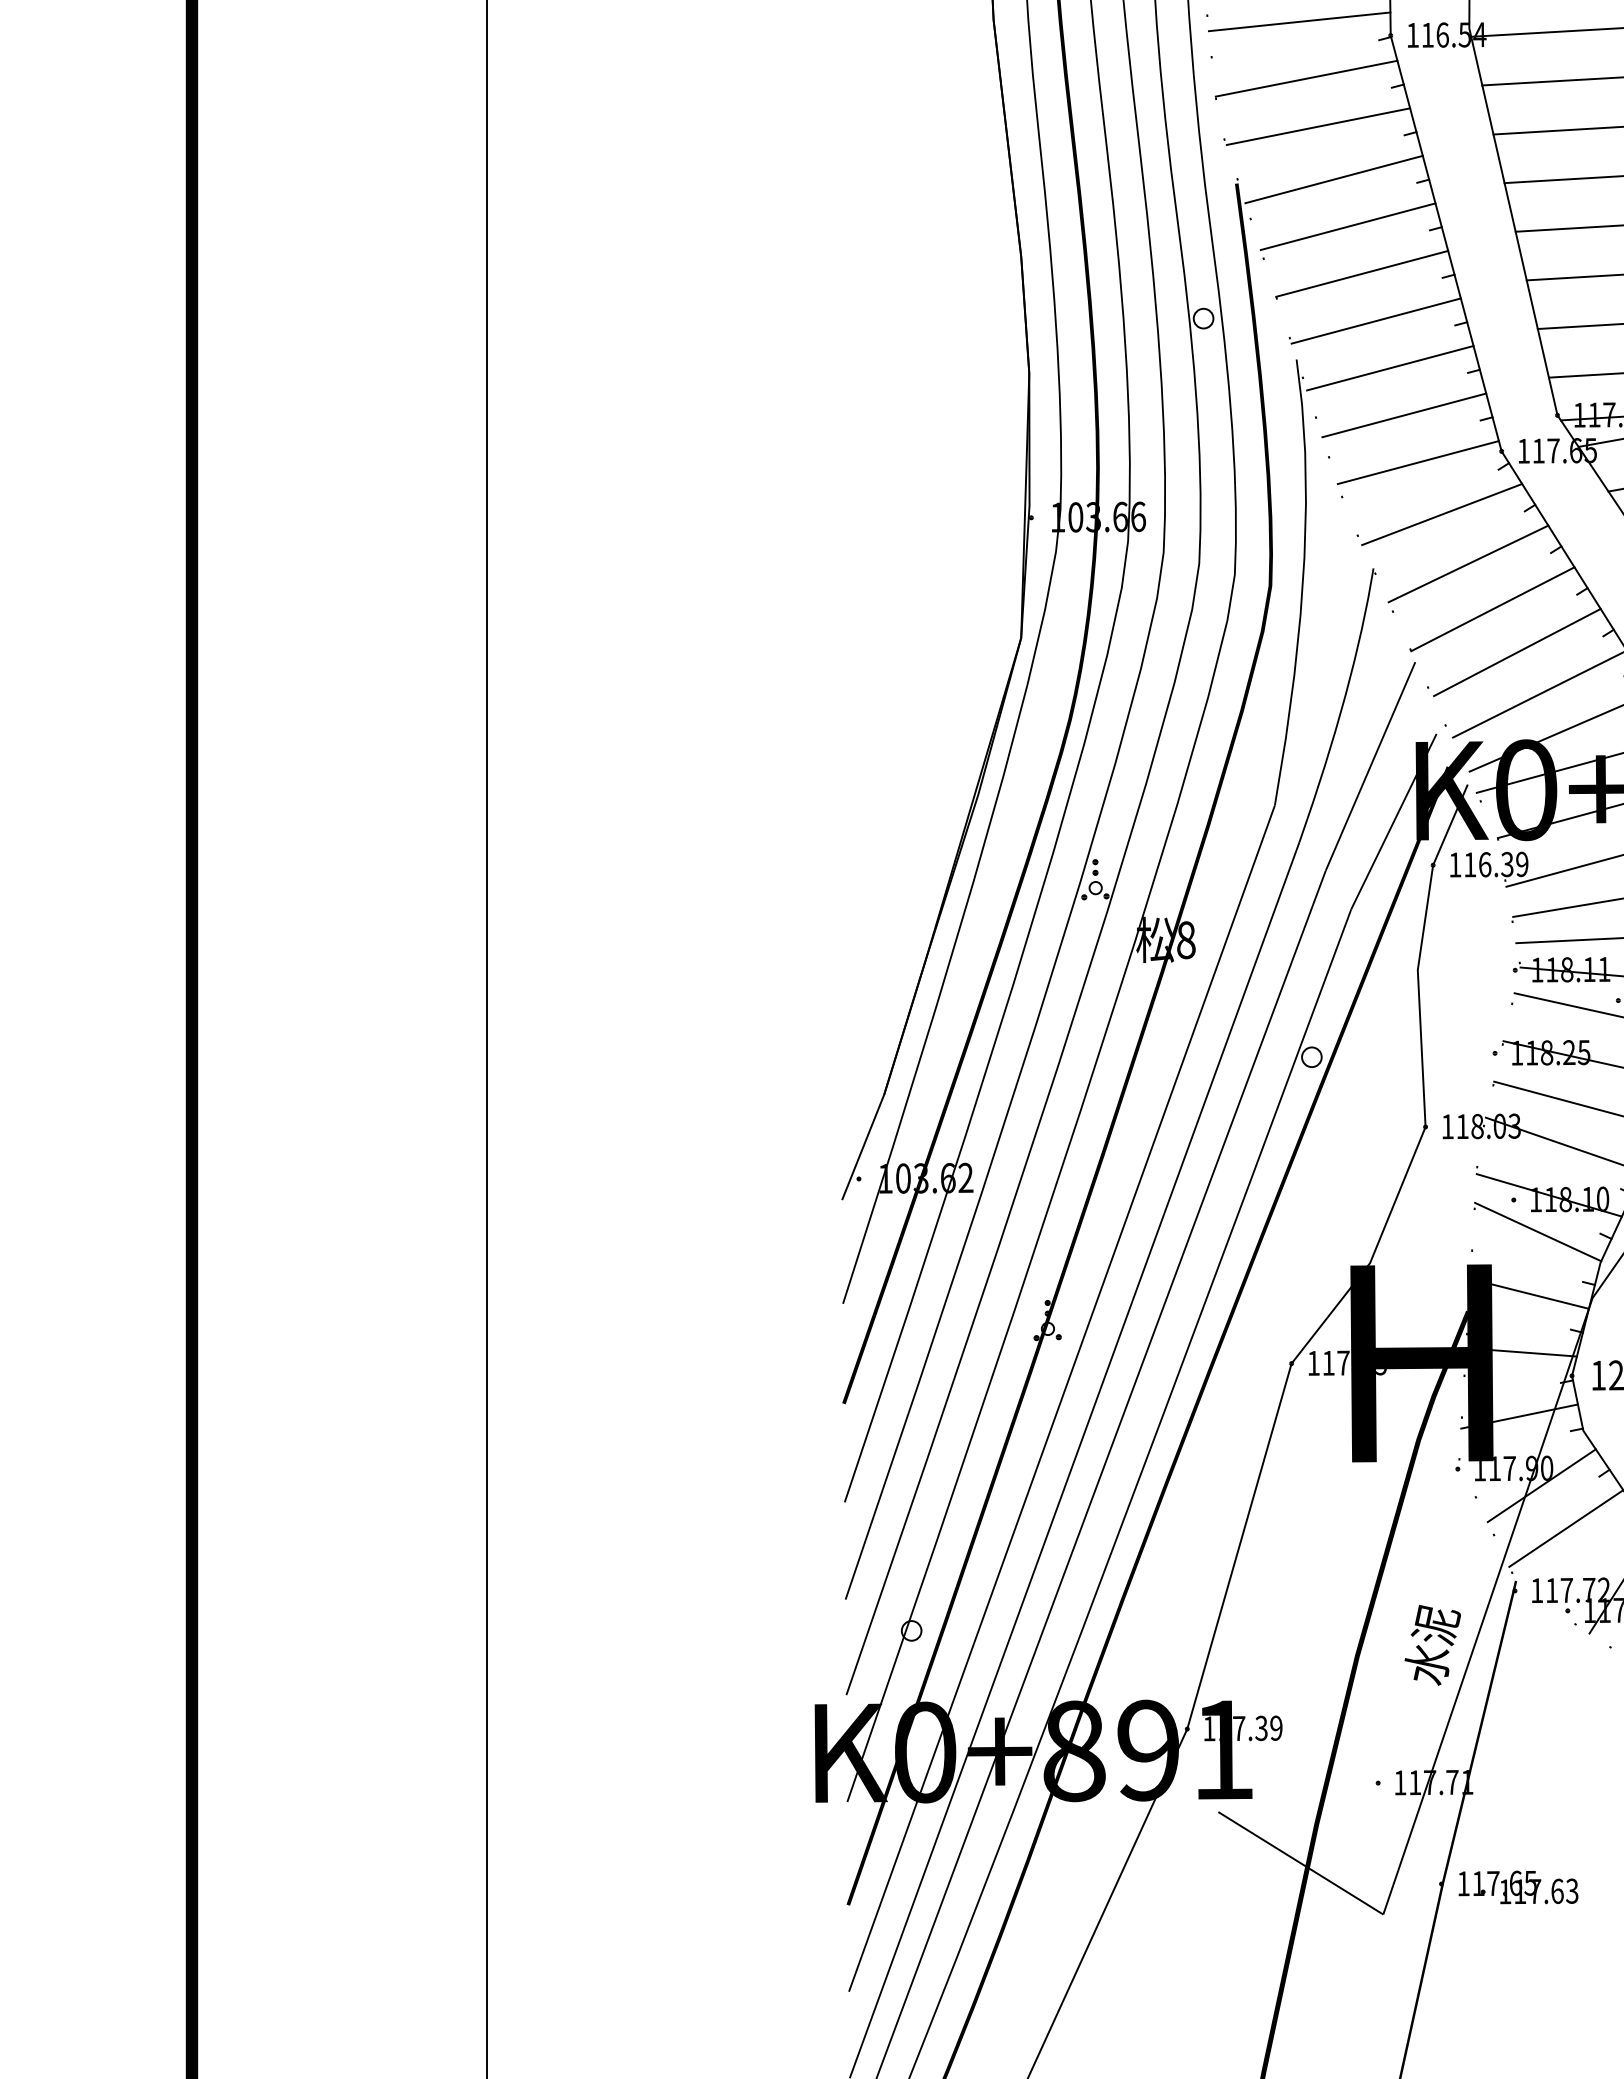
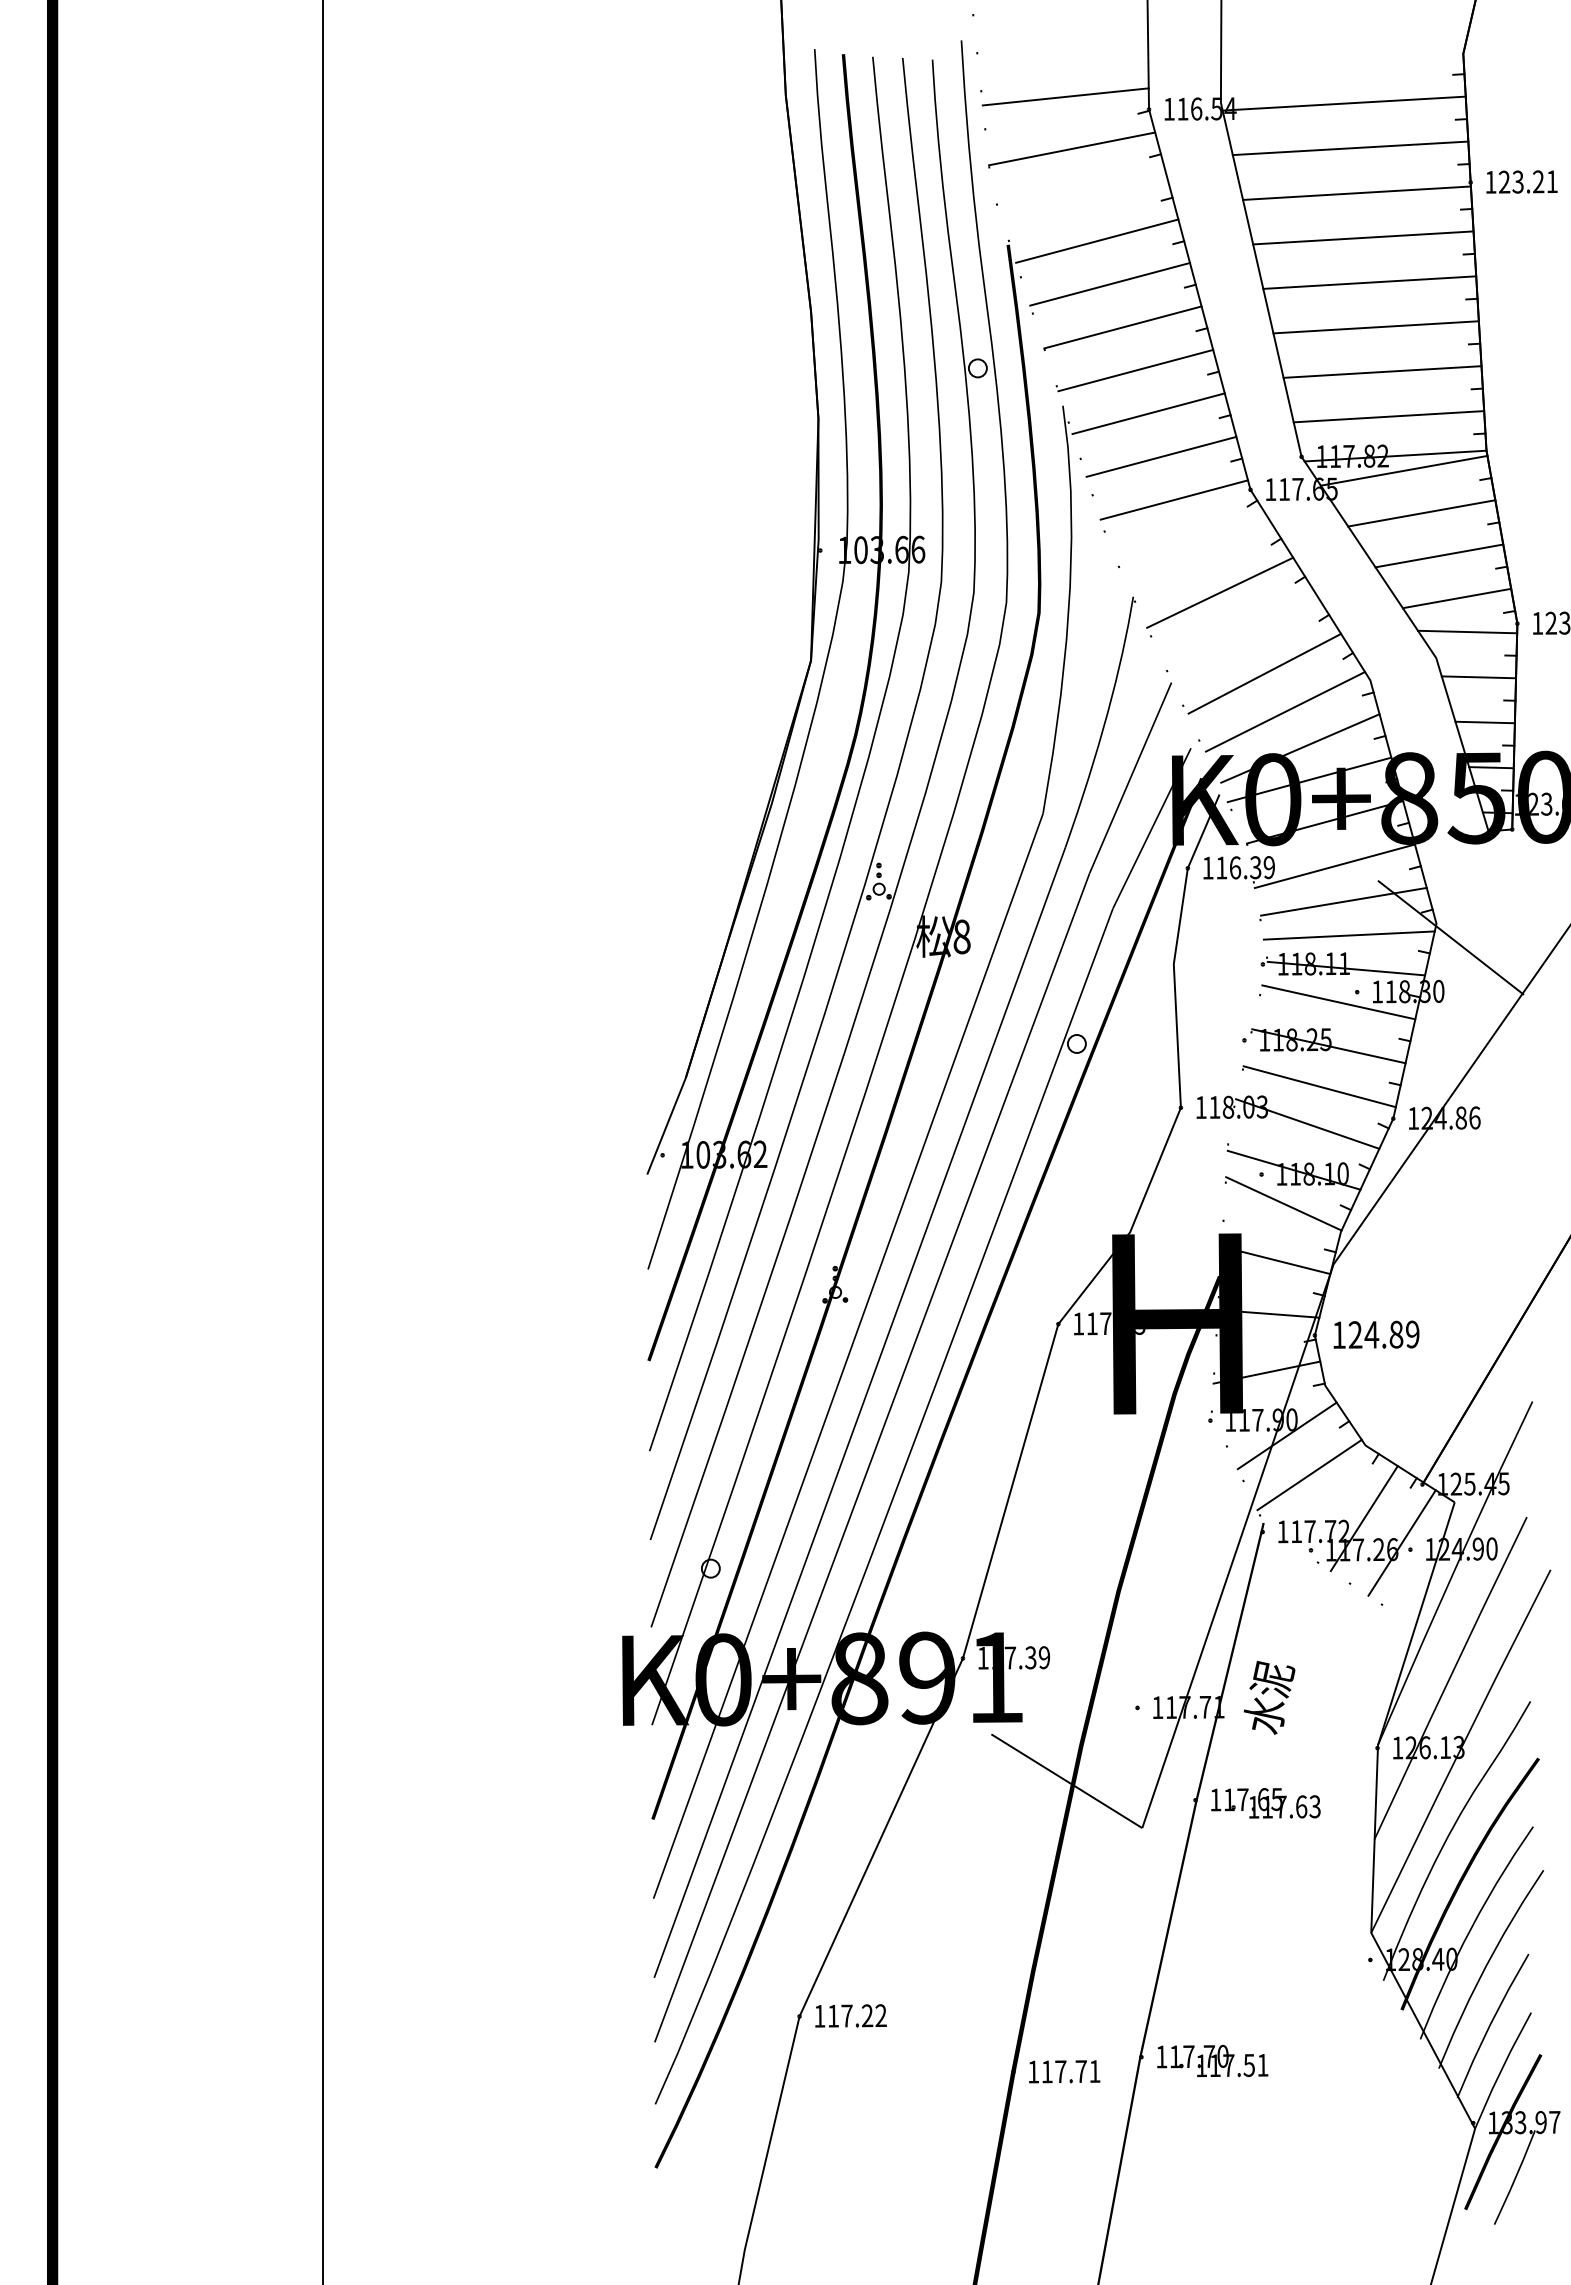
line: (1317, 126) -> (1082, 192), removed
line: (1441, 514) -> (1195, 547), removed
line: (1492, 608) -> (1242, 633), removed
text: (1432, 1644) -> (1269, 1697), moved

